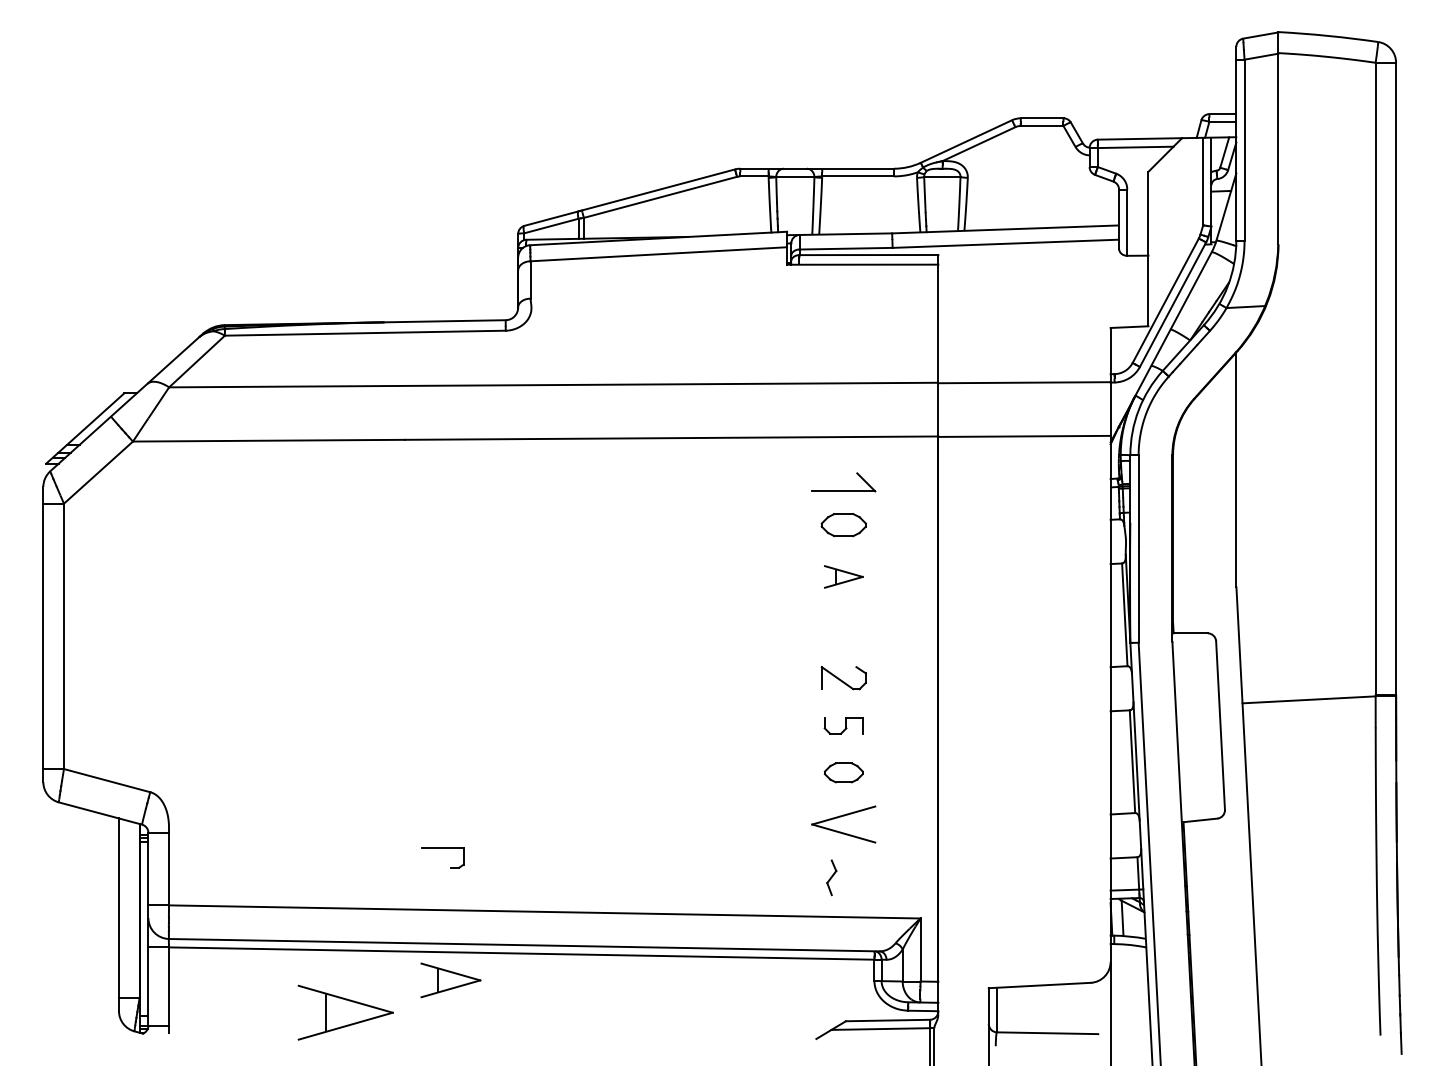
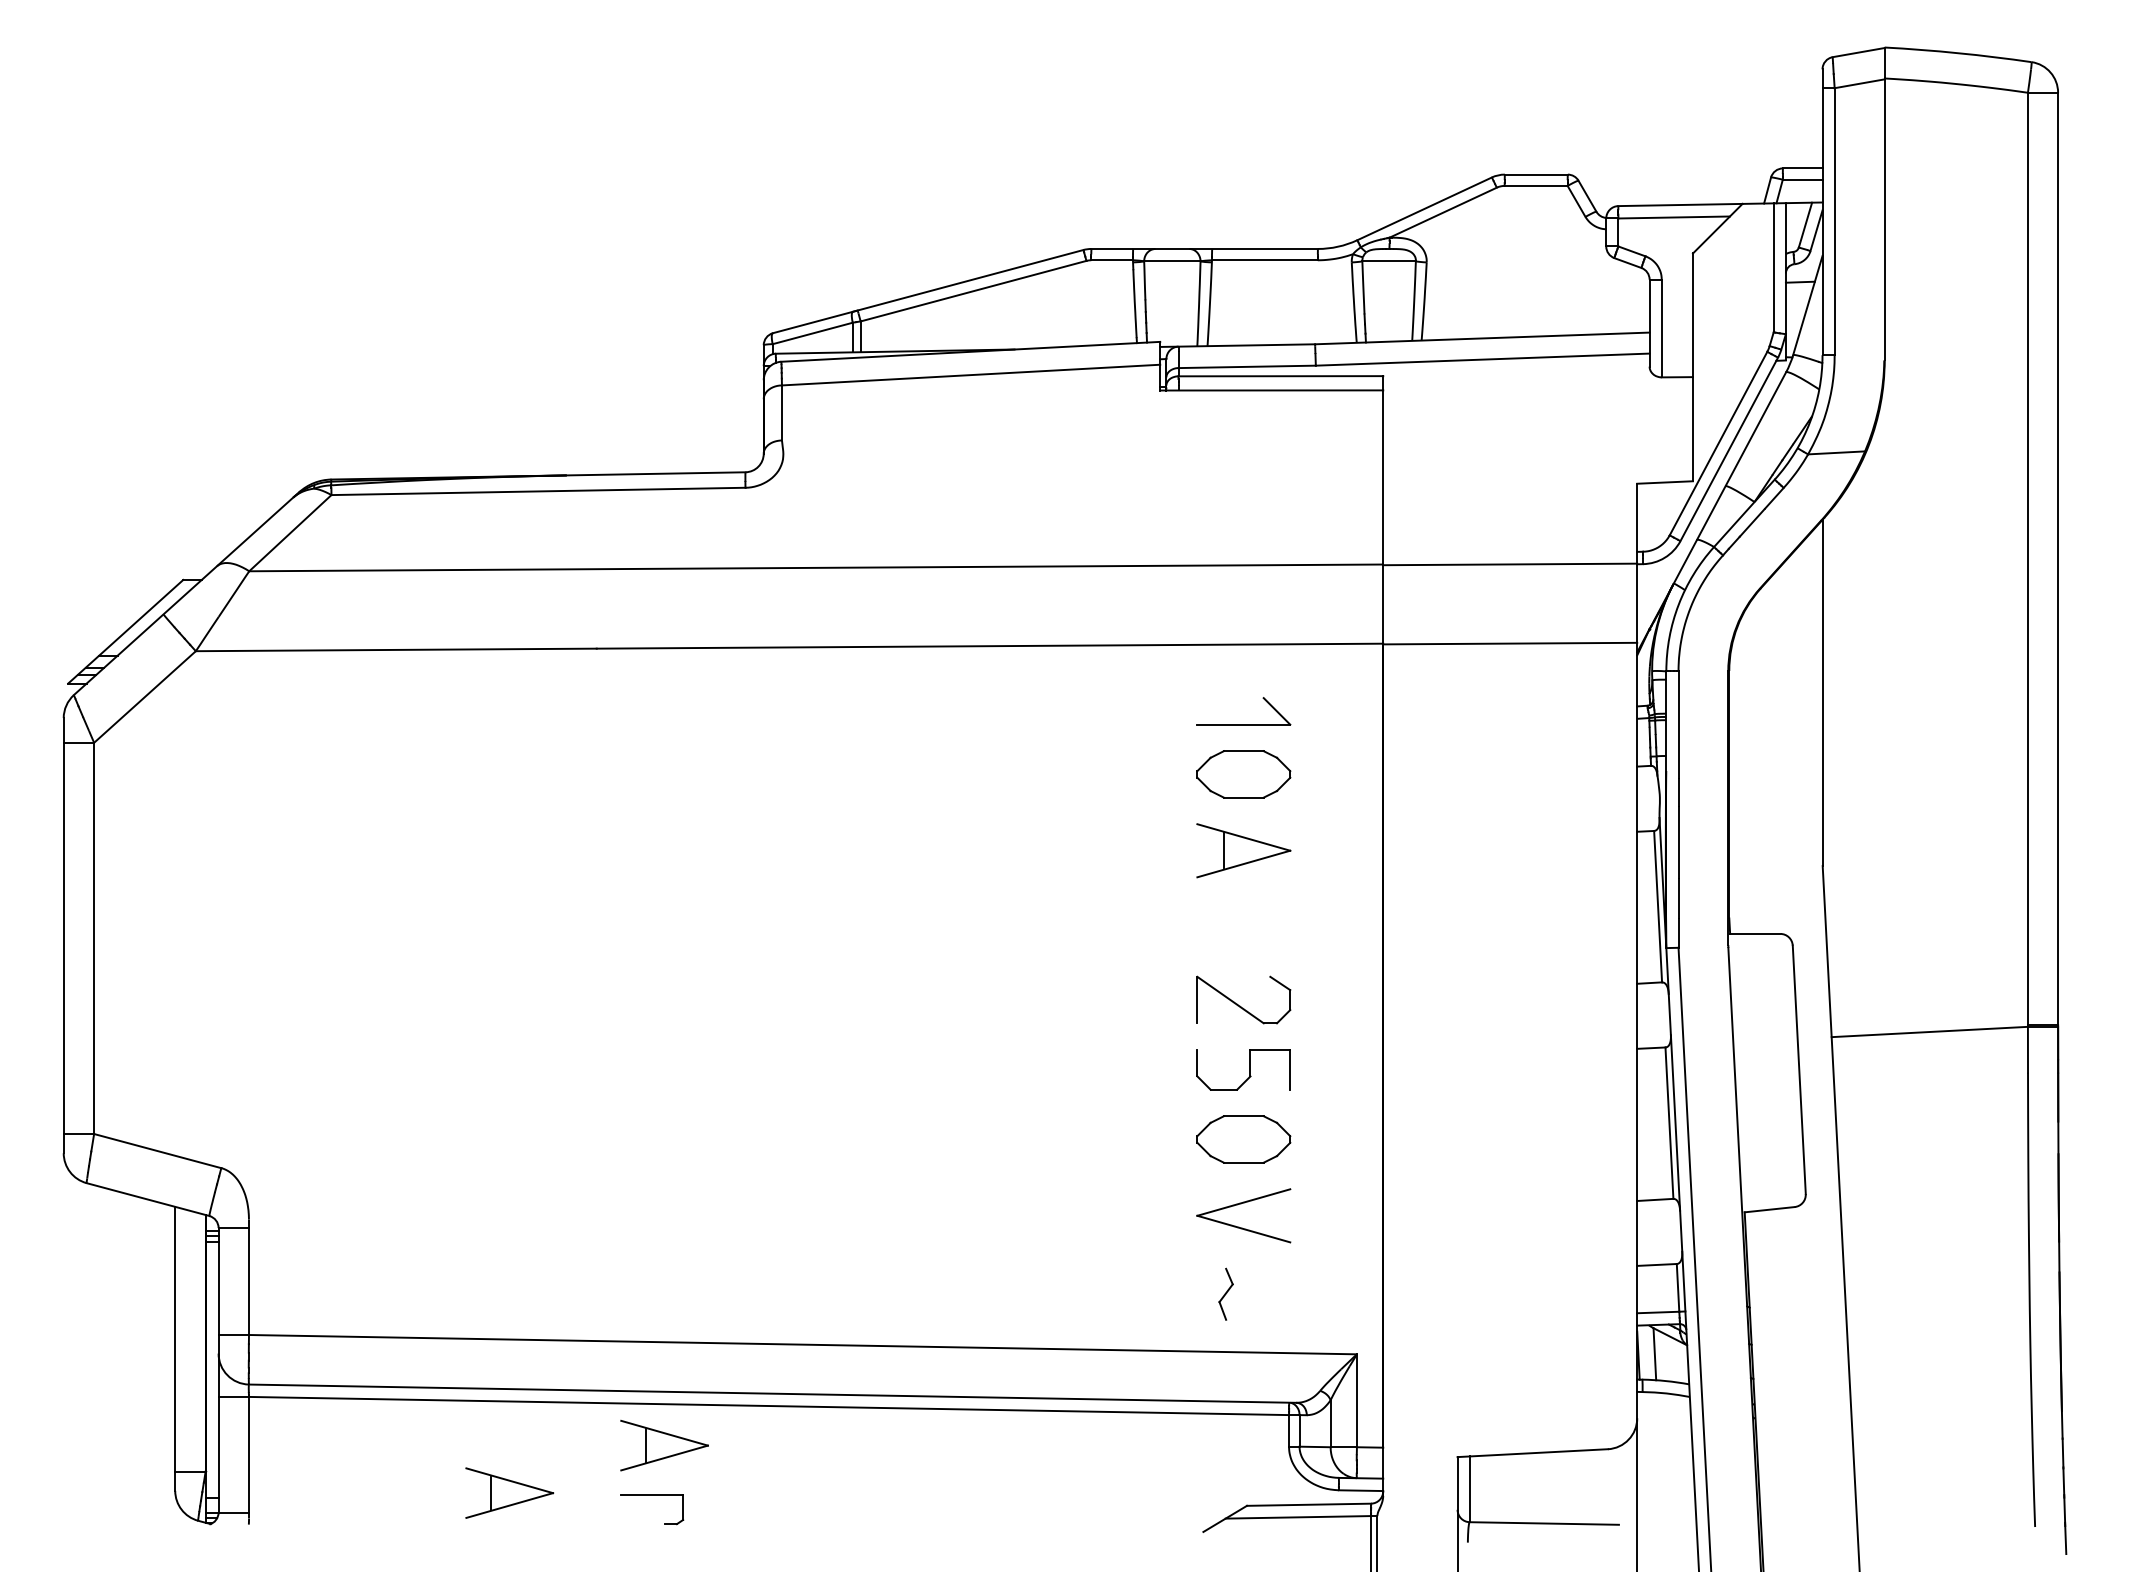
part: (843, 524) -> (1243, 773), size x1.43
part: (843, 576) -> (1243, 850), size x1.67
part: (843, 677) -> (1243, 999), size x1.43
part: (843, 725) -> (1243, 1069), size x1.67
part: (843, 772) -> (1243, 1139), size x1.67
part: (442, 848) -> (652, 1495), moved
part: (345, 1012) -> (509, 1492), size x0.62

